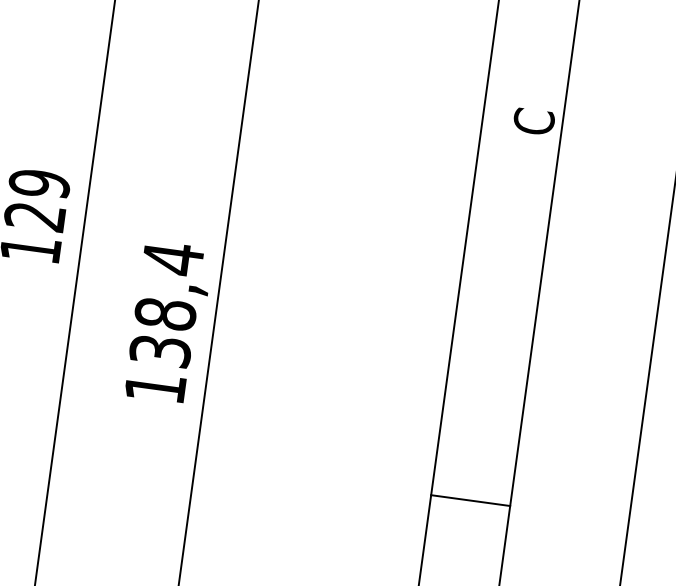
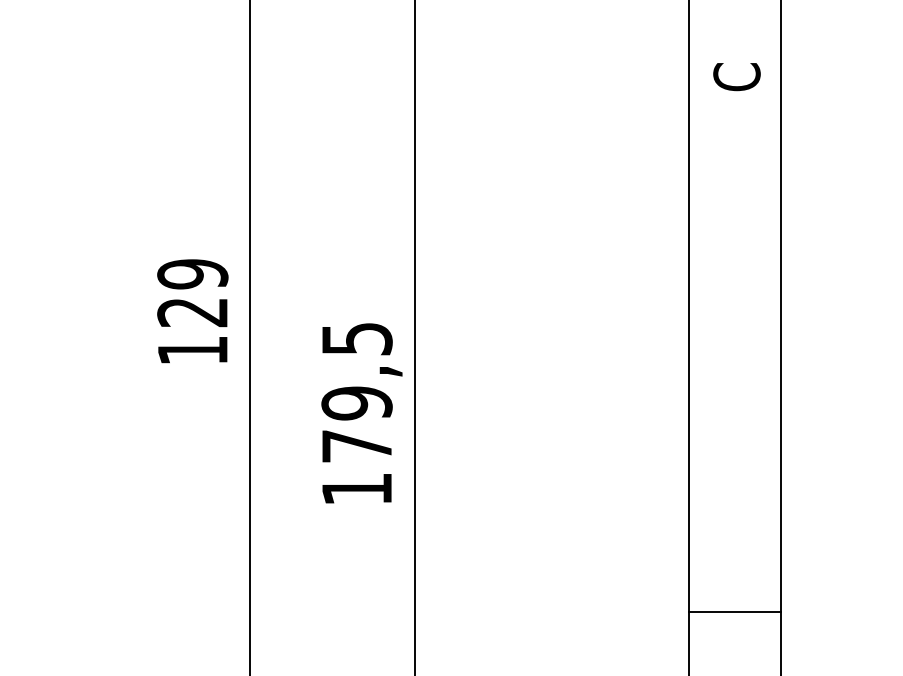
text: (533, 122) -> (736, 77), moved
text: (166, 303) -> (356, 391), 138,4 -> 179,5
line: (470, 500) -> (734, 611), moved

